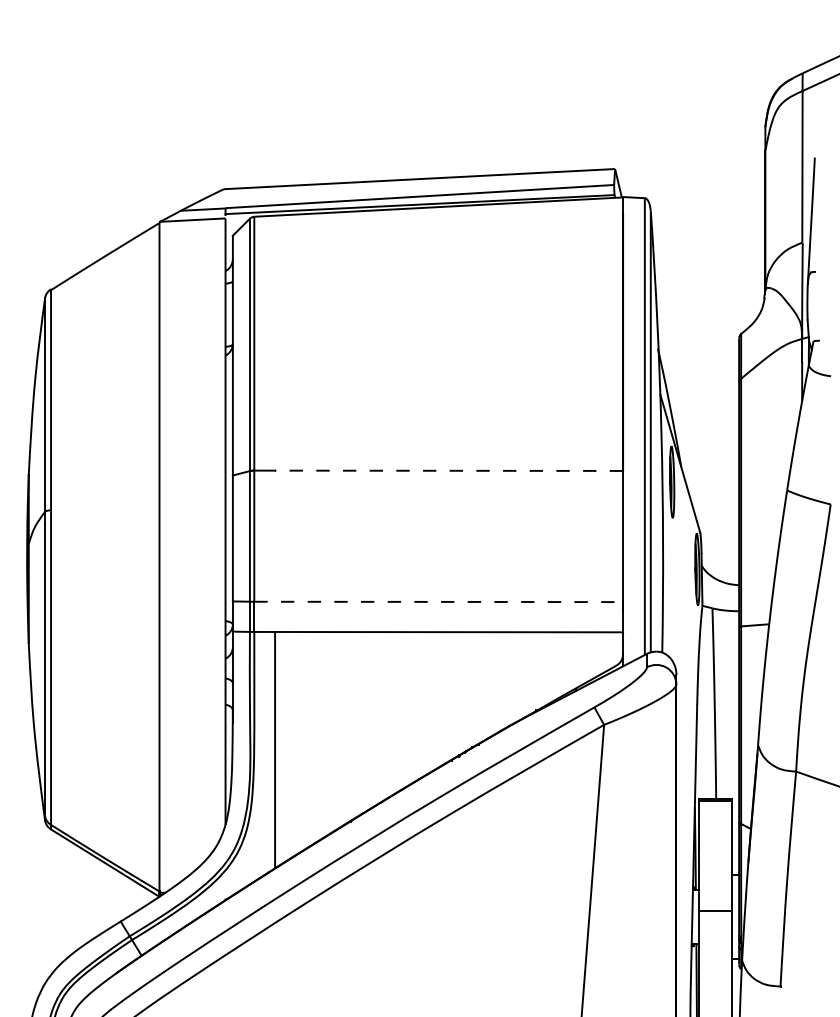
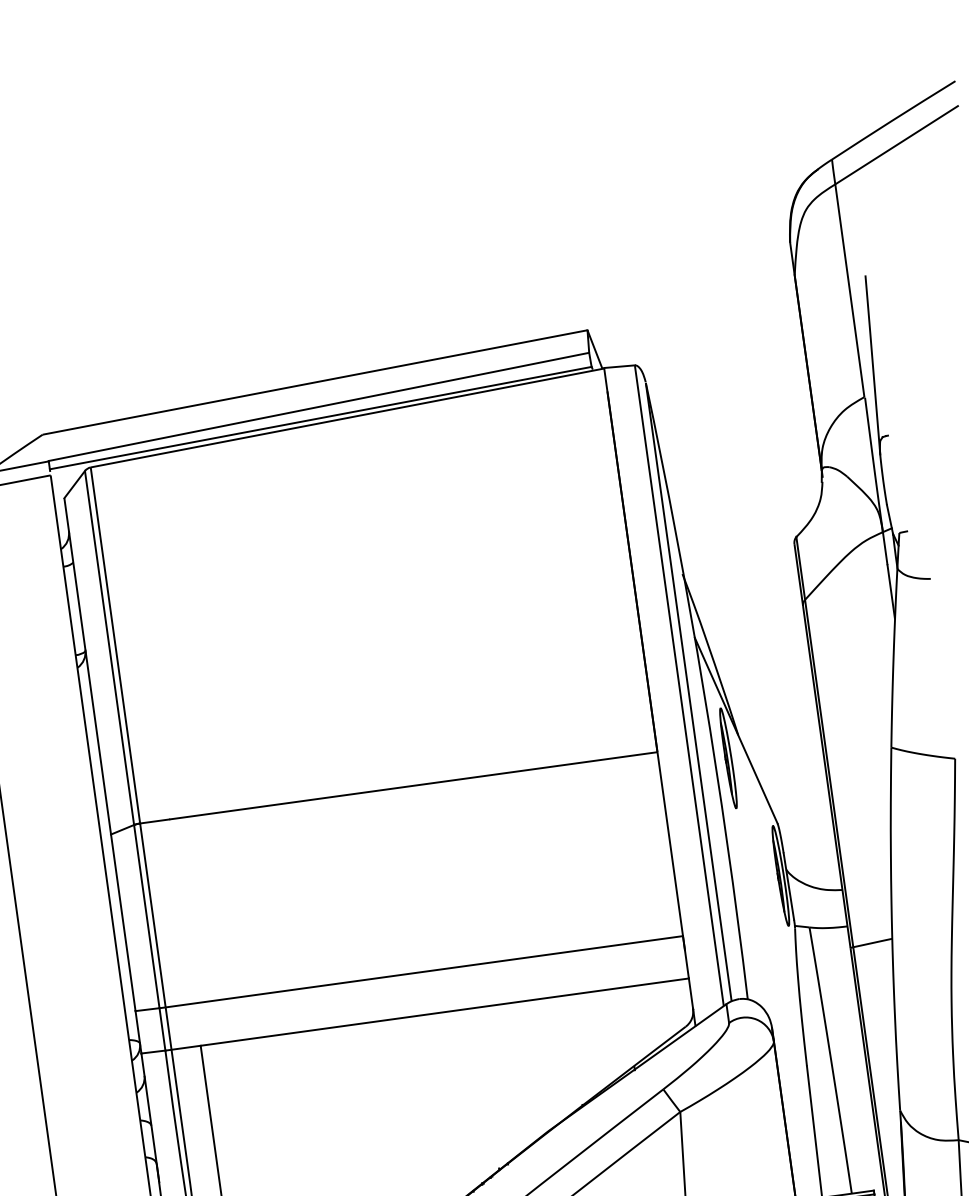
line: (449, 470) -> (413, 785), dashed -> solid
line: (438, 601) -> (423, 971), dashed -> solid

